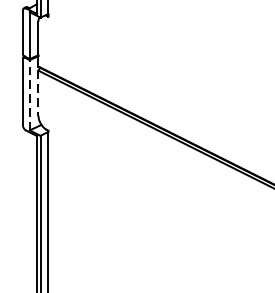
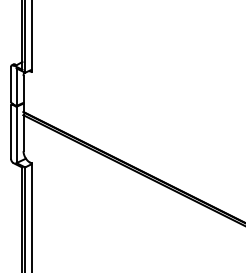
line: (38, 93) -> (23, 133), dashed -> solid
line: (29, 94) -> (16, 134), dashed -> solid

